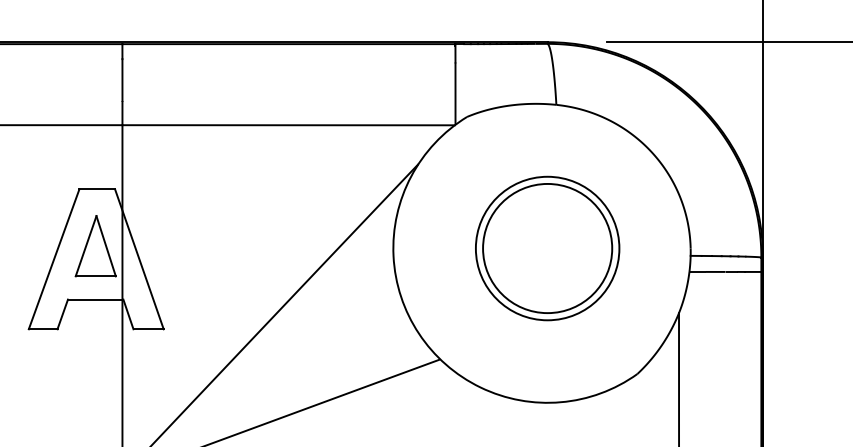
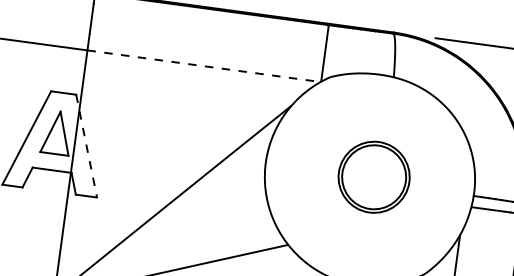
line: (289, 125) -> (204, 66), solid -> dashed
part: (547, 248) -> (373, 177), size x0.7
line: (139, 259) -> (86, 146), solid -> dashed

